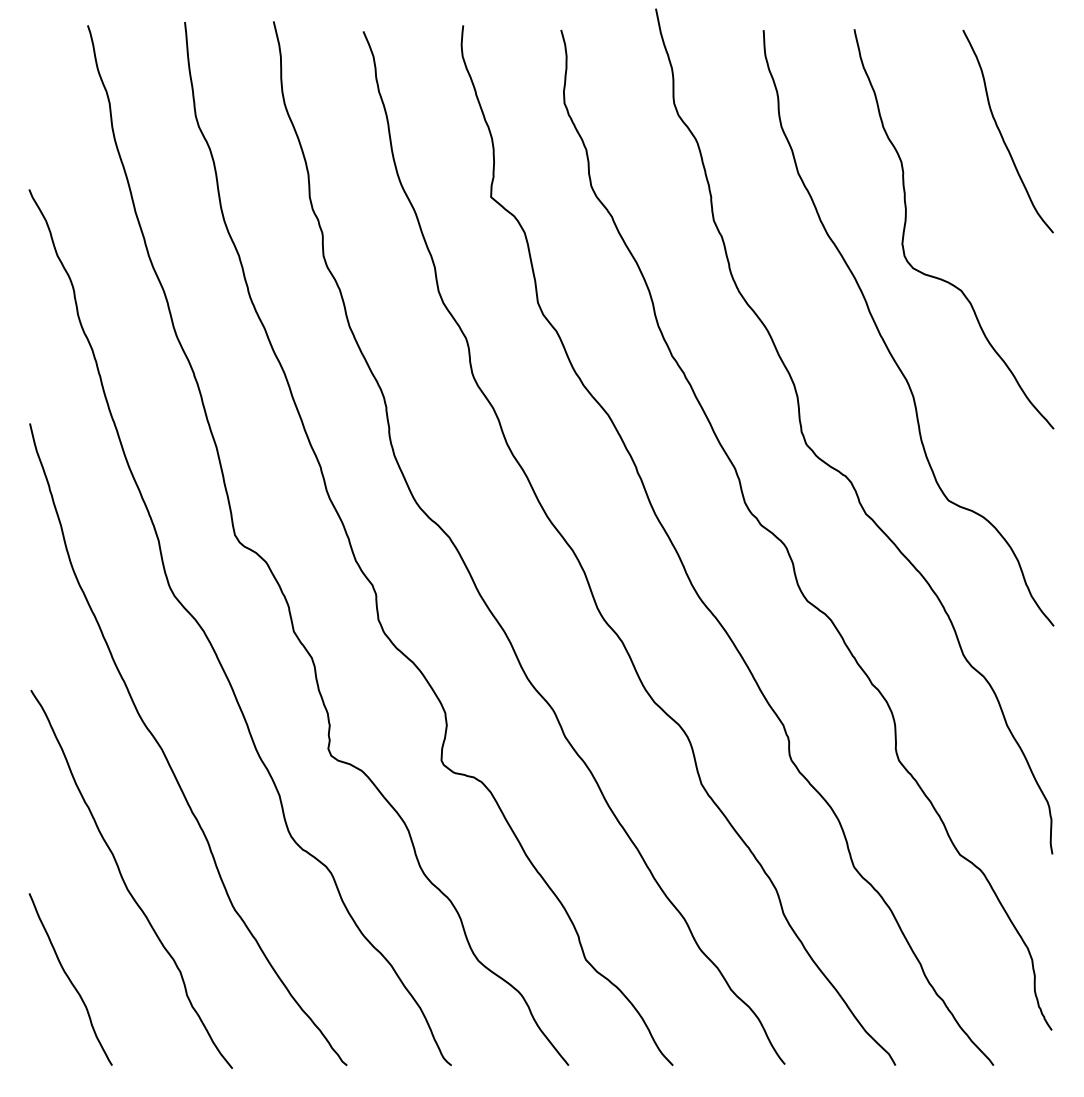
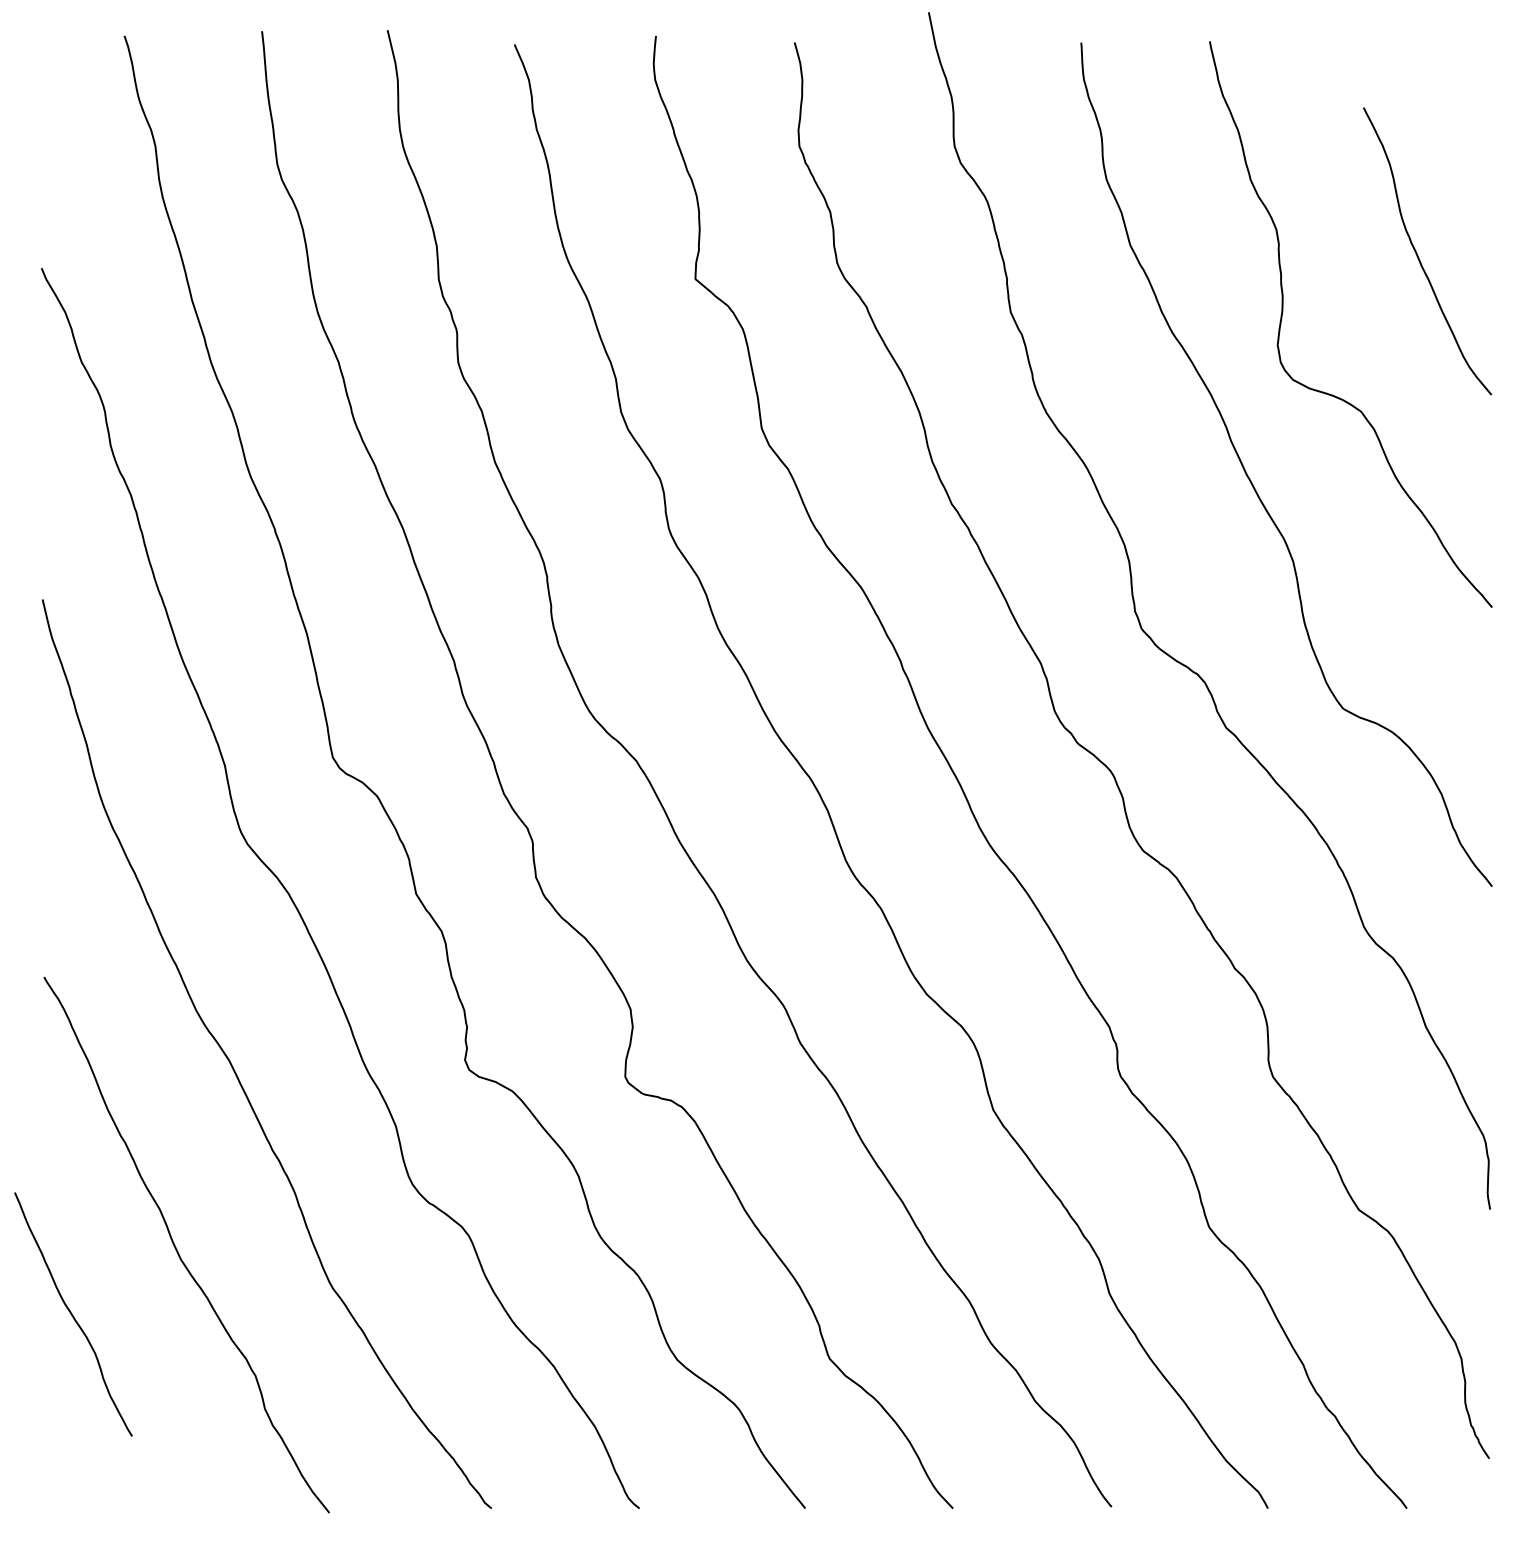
curve: (1001, 132) -> (1418, 252), moved
curve: (70, 979) -> (73, 1314), moved

